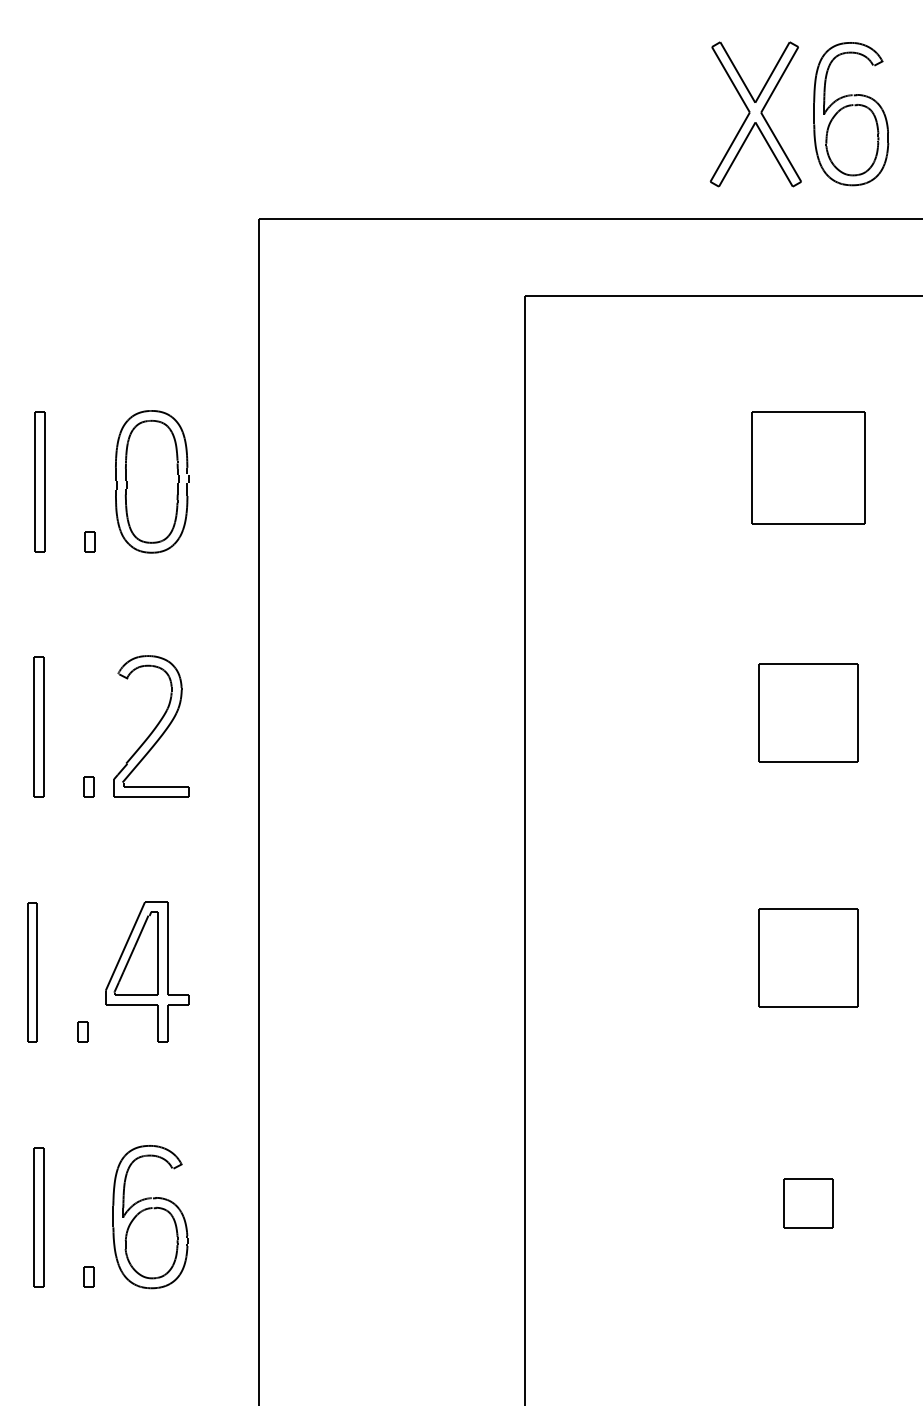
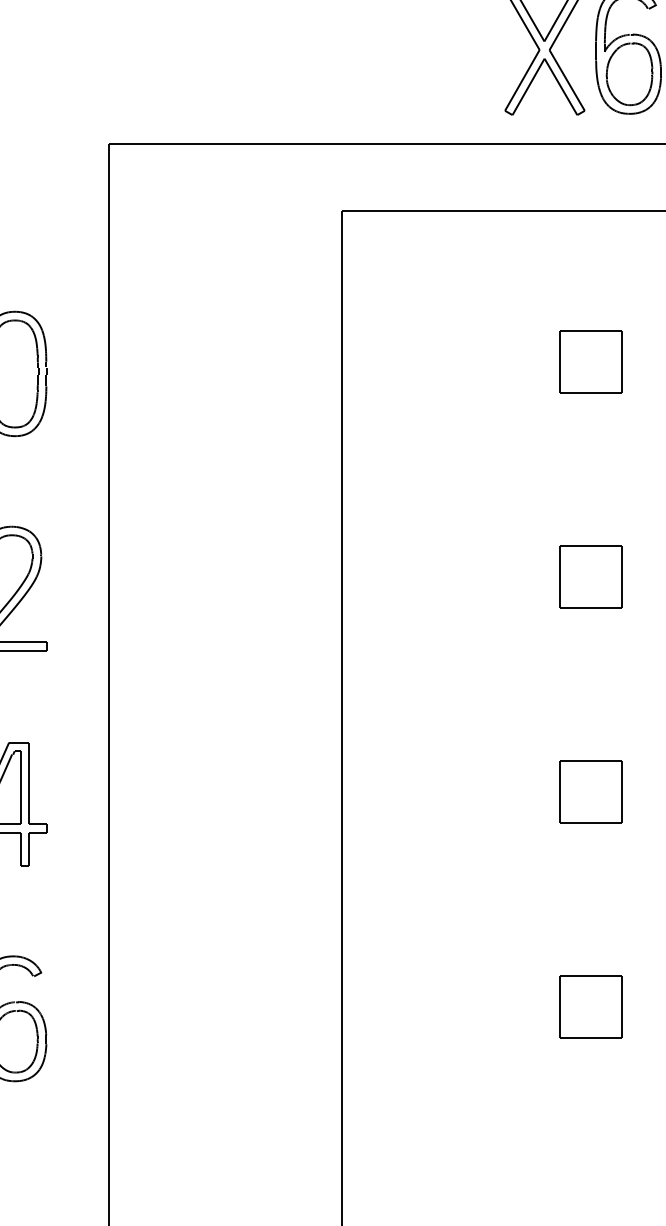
part: (808, 467) -> (591, 361), size x0.62
part: (808, 712) -> (591, 576), size x0.71
part: (808, 957) -> (591, 791), size x0.71
part: (808, 1202) -> (591, 1006), size x1.43

